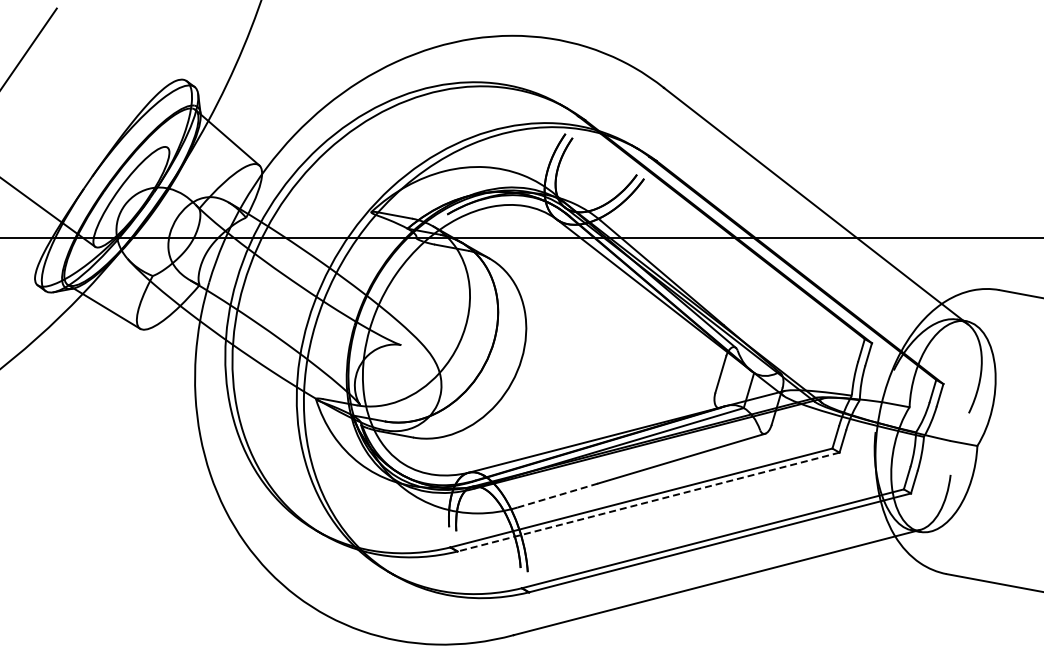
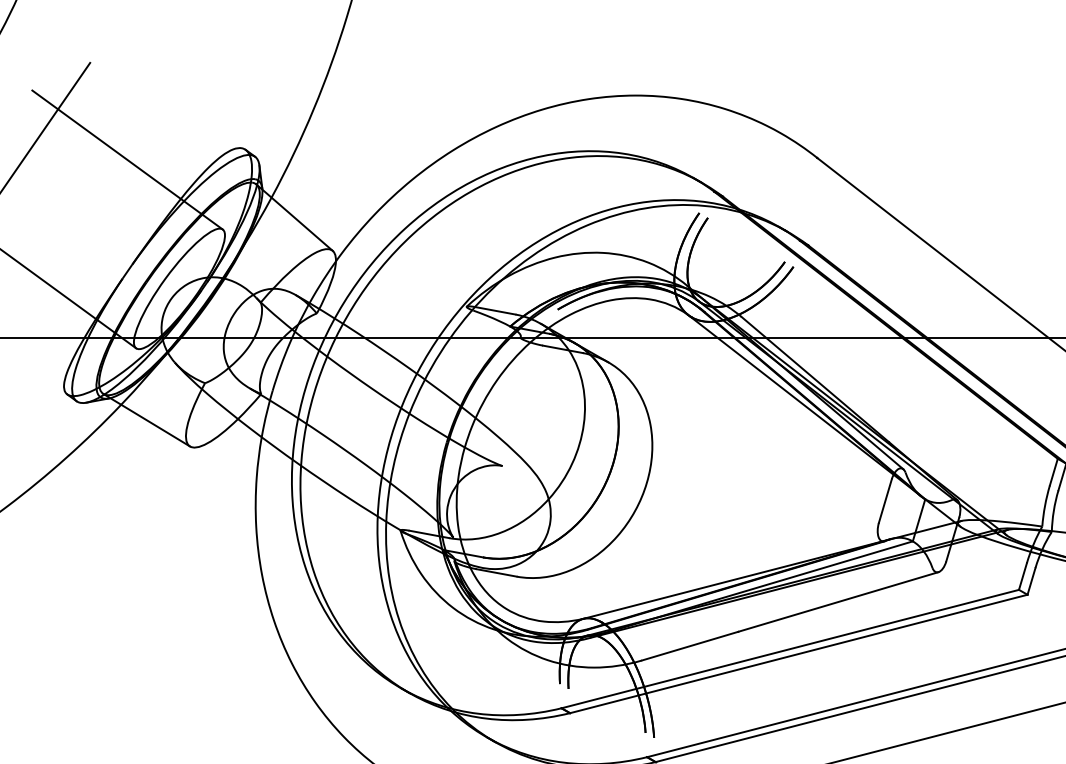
line: (87, 89) -> (126, 159), added
line: (557, 495) -> (689, 646), dashed -> solid
line: (648, 502) -> (798, 654), dashed -> solid

